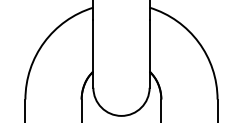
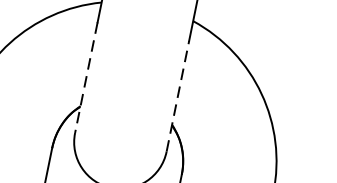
line: (93, 53) -> (86, 77), solid -> dashed
line: (149, 53) -> (177, 95), solid -> dashed

